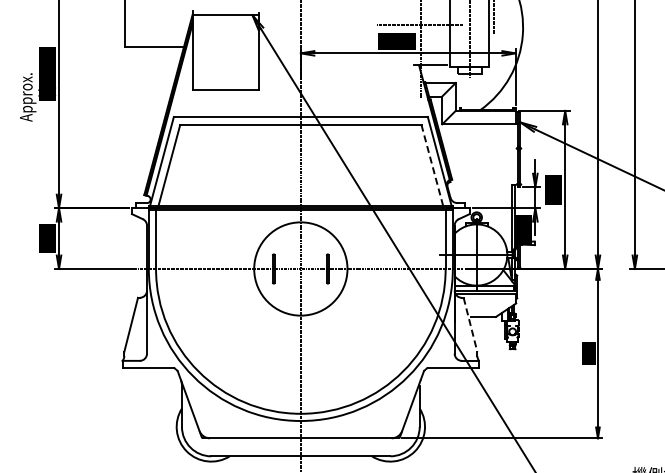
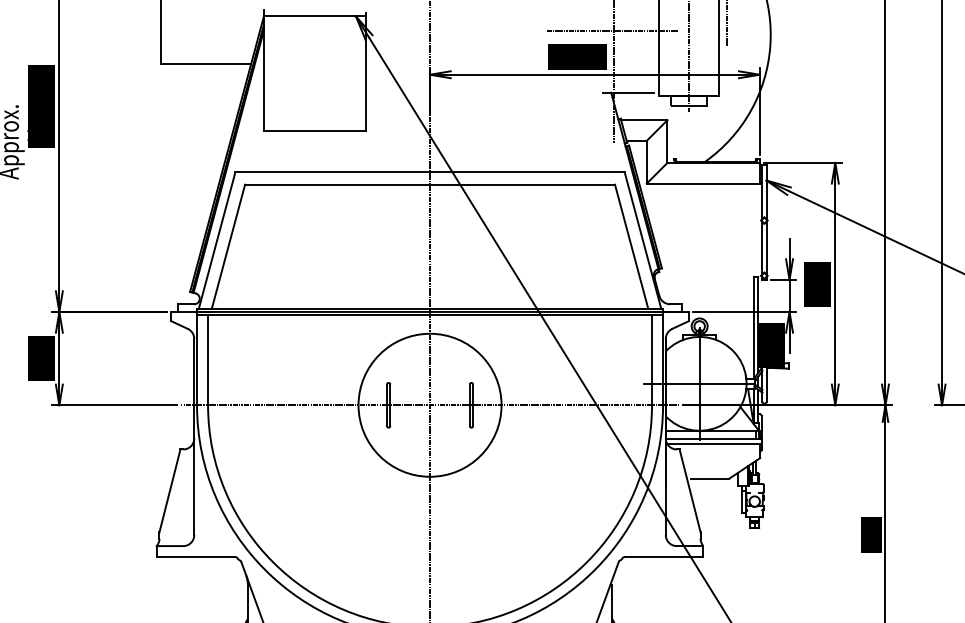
line: (432, 165) -> (631, 246), dashed -> solid
line: (470, 324) -> (690, 490), dashed -> solid

